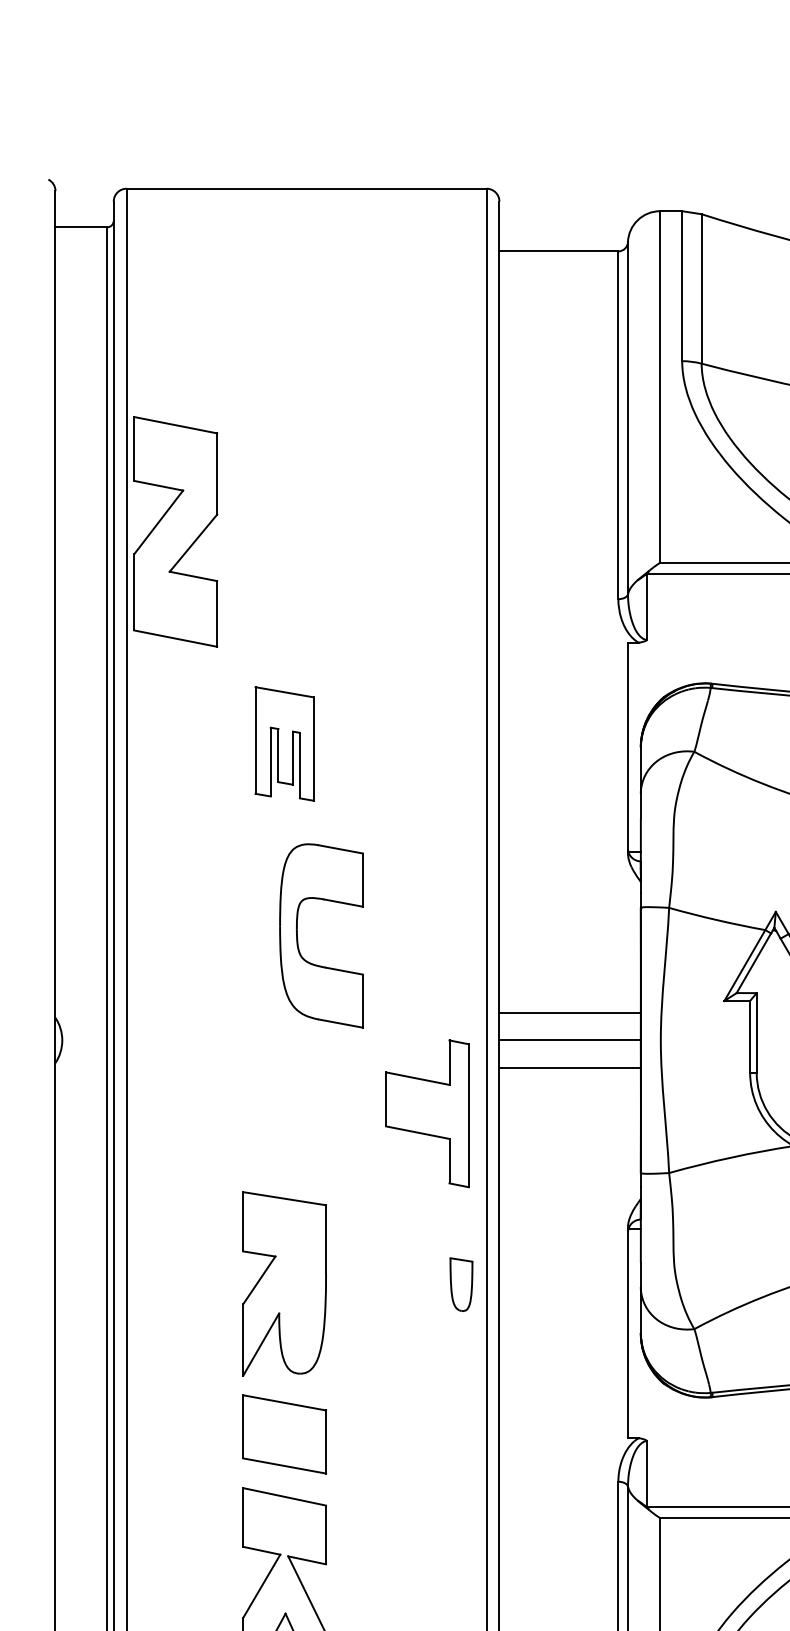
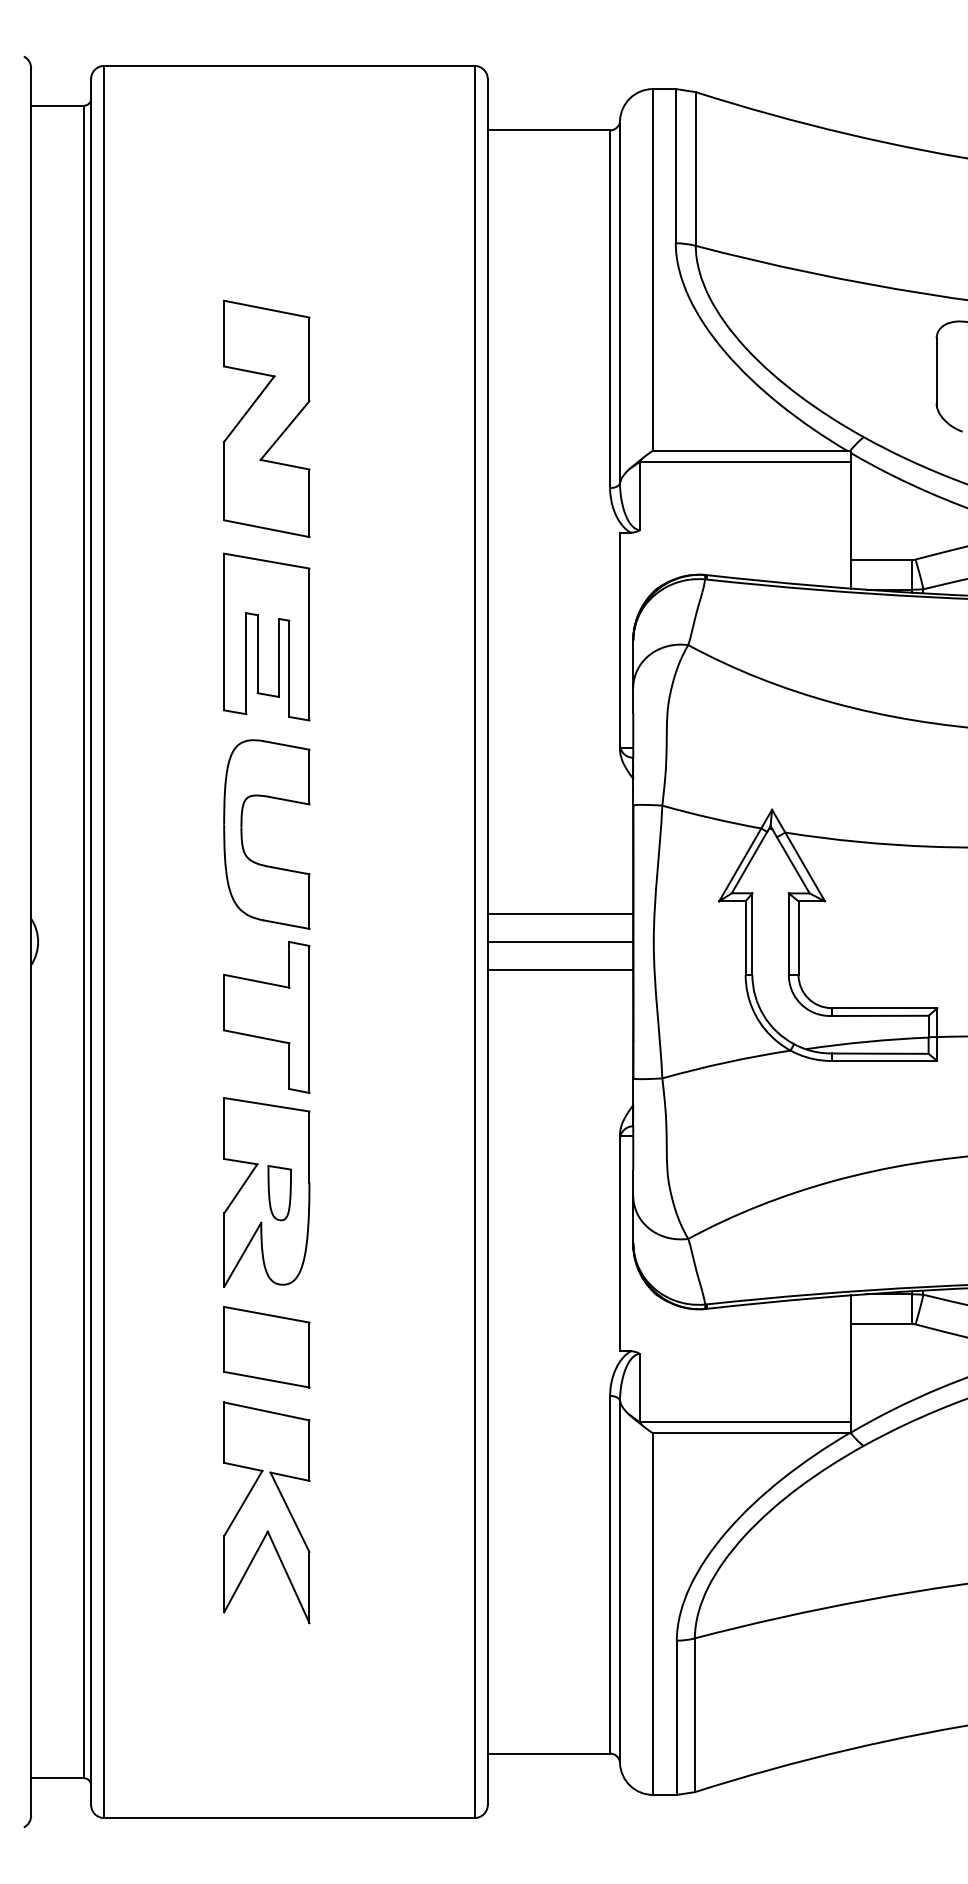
part: (175, 531) -> (266, 418), moved
part: (284, 743) -> (266, 636), size x1.43
part: (297, 935) -> (242, 834), moved
part: (427, 1113) -> (266, 1017), moved
part: (461, 1284) -> (279, 1193), moved

